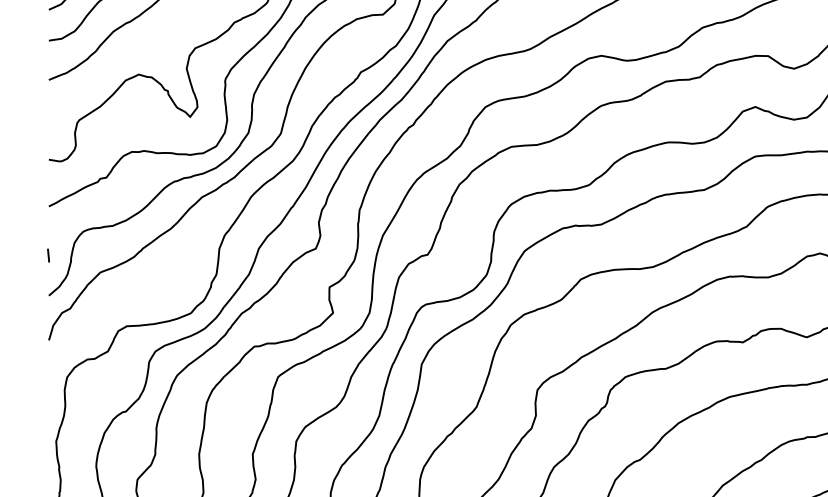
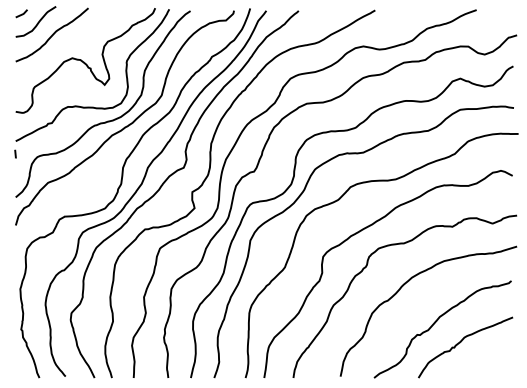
line: (48, 254) -> (15, 153), moved

